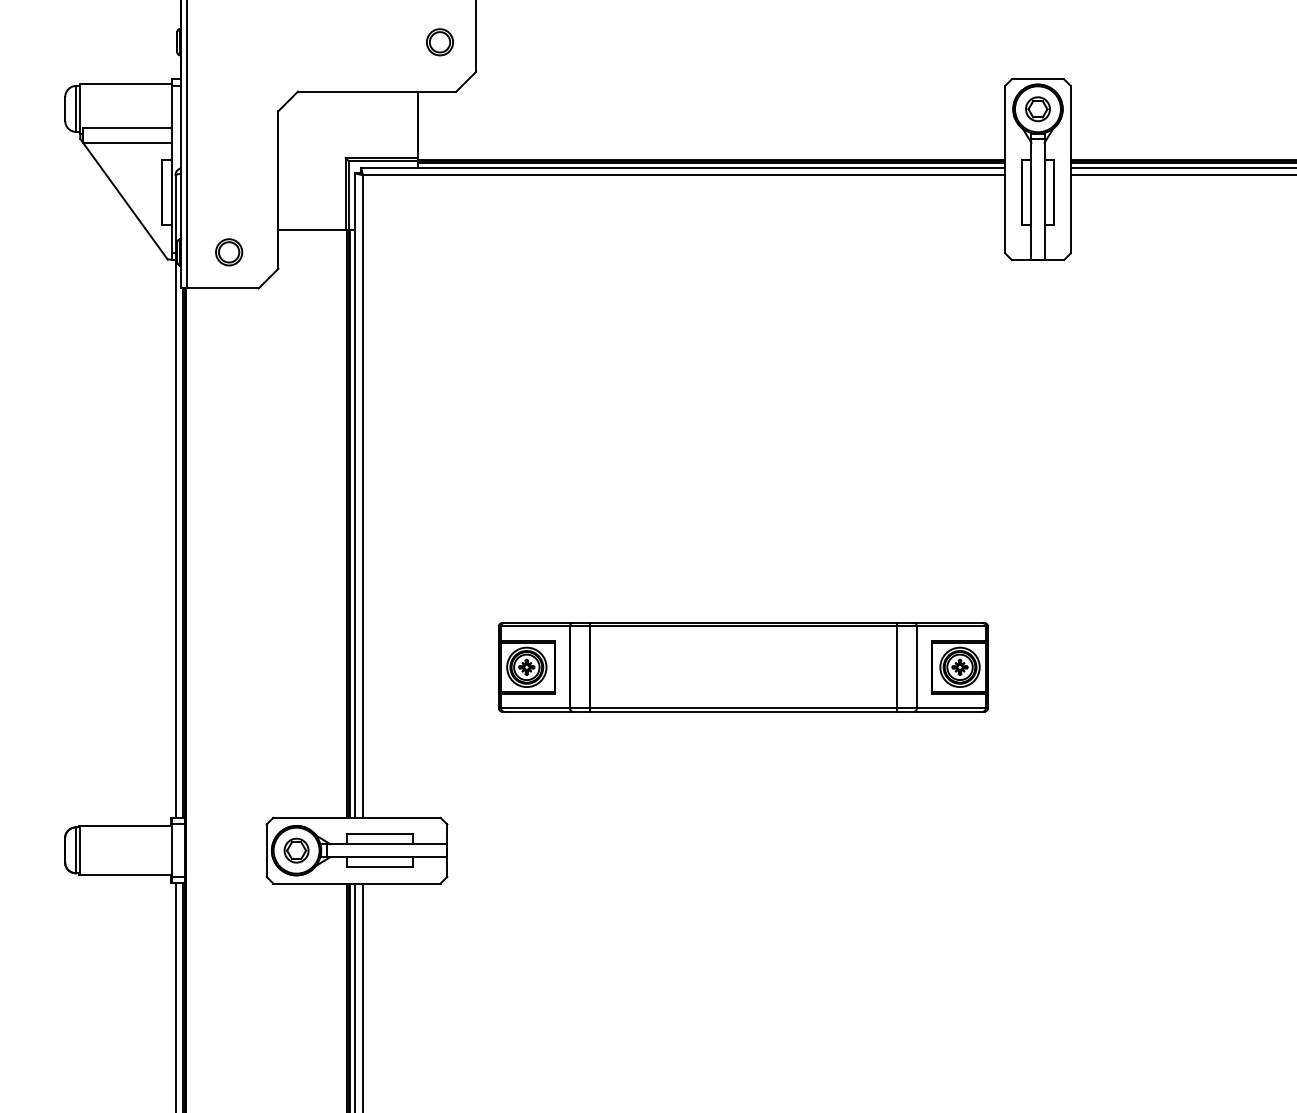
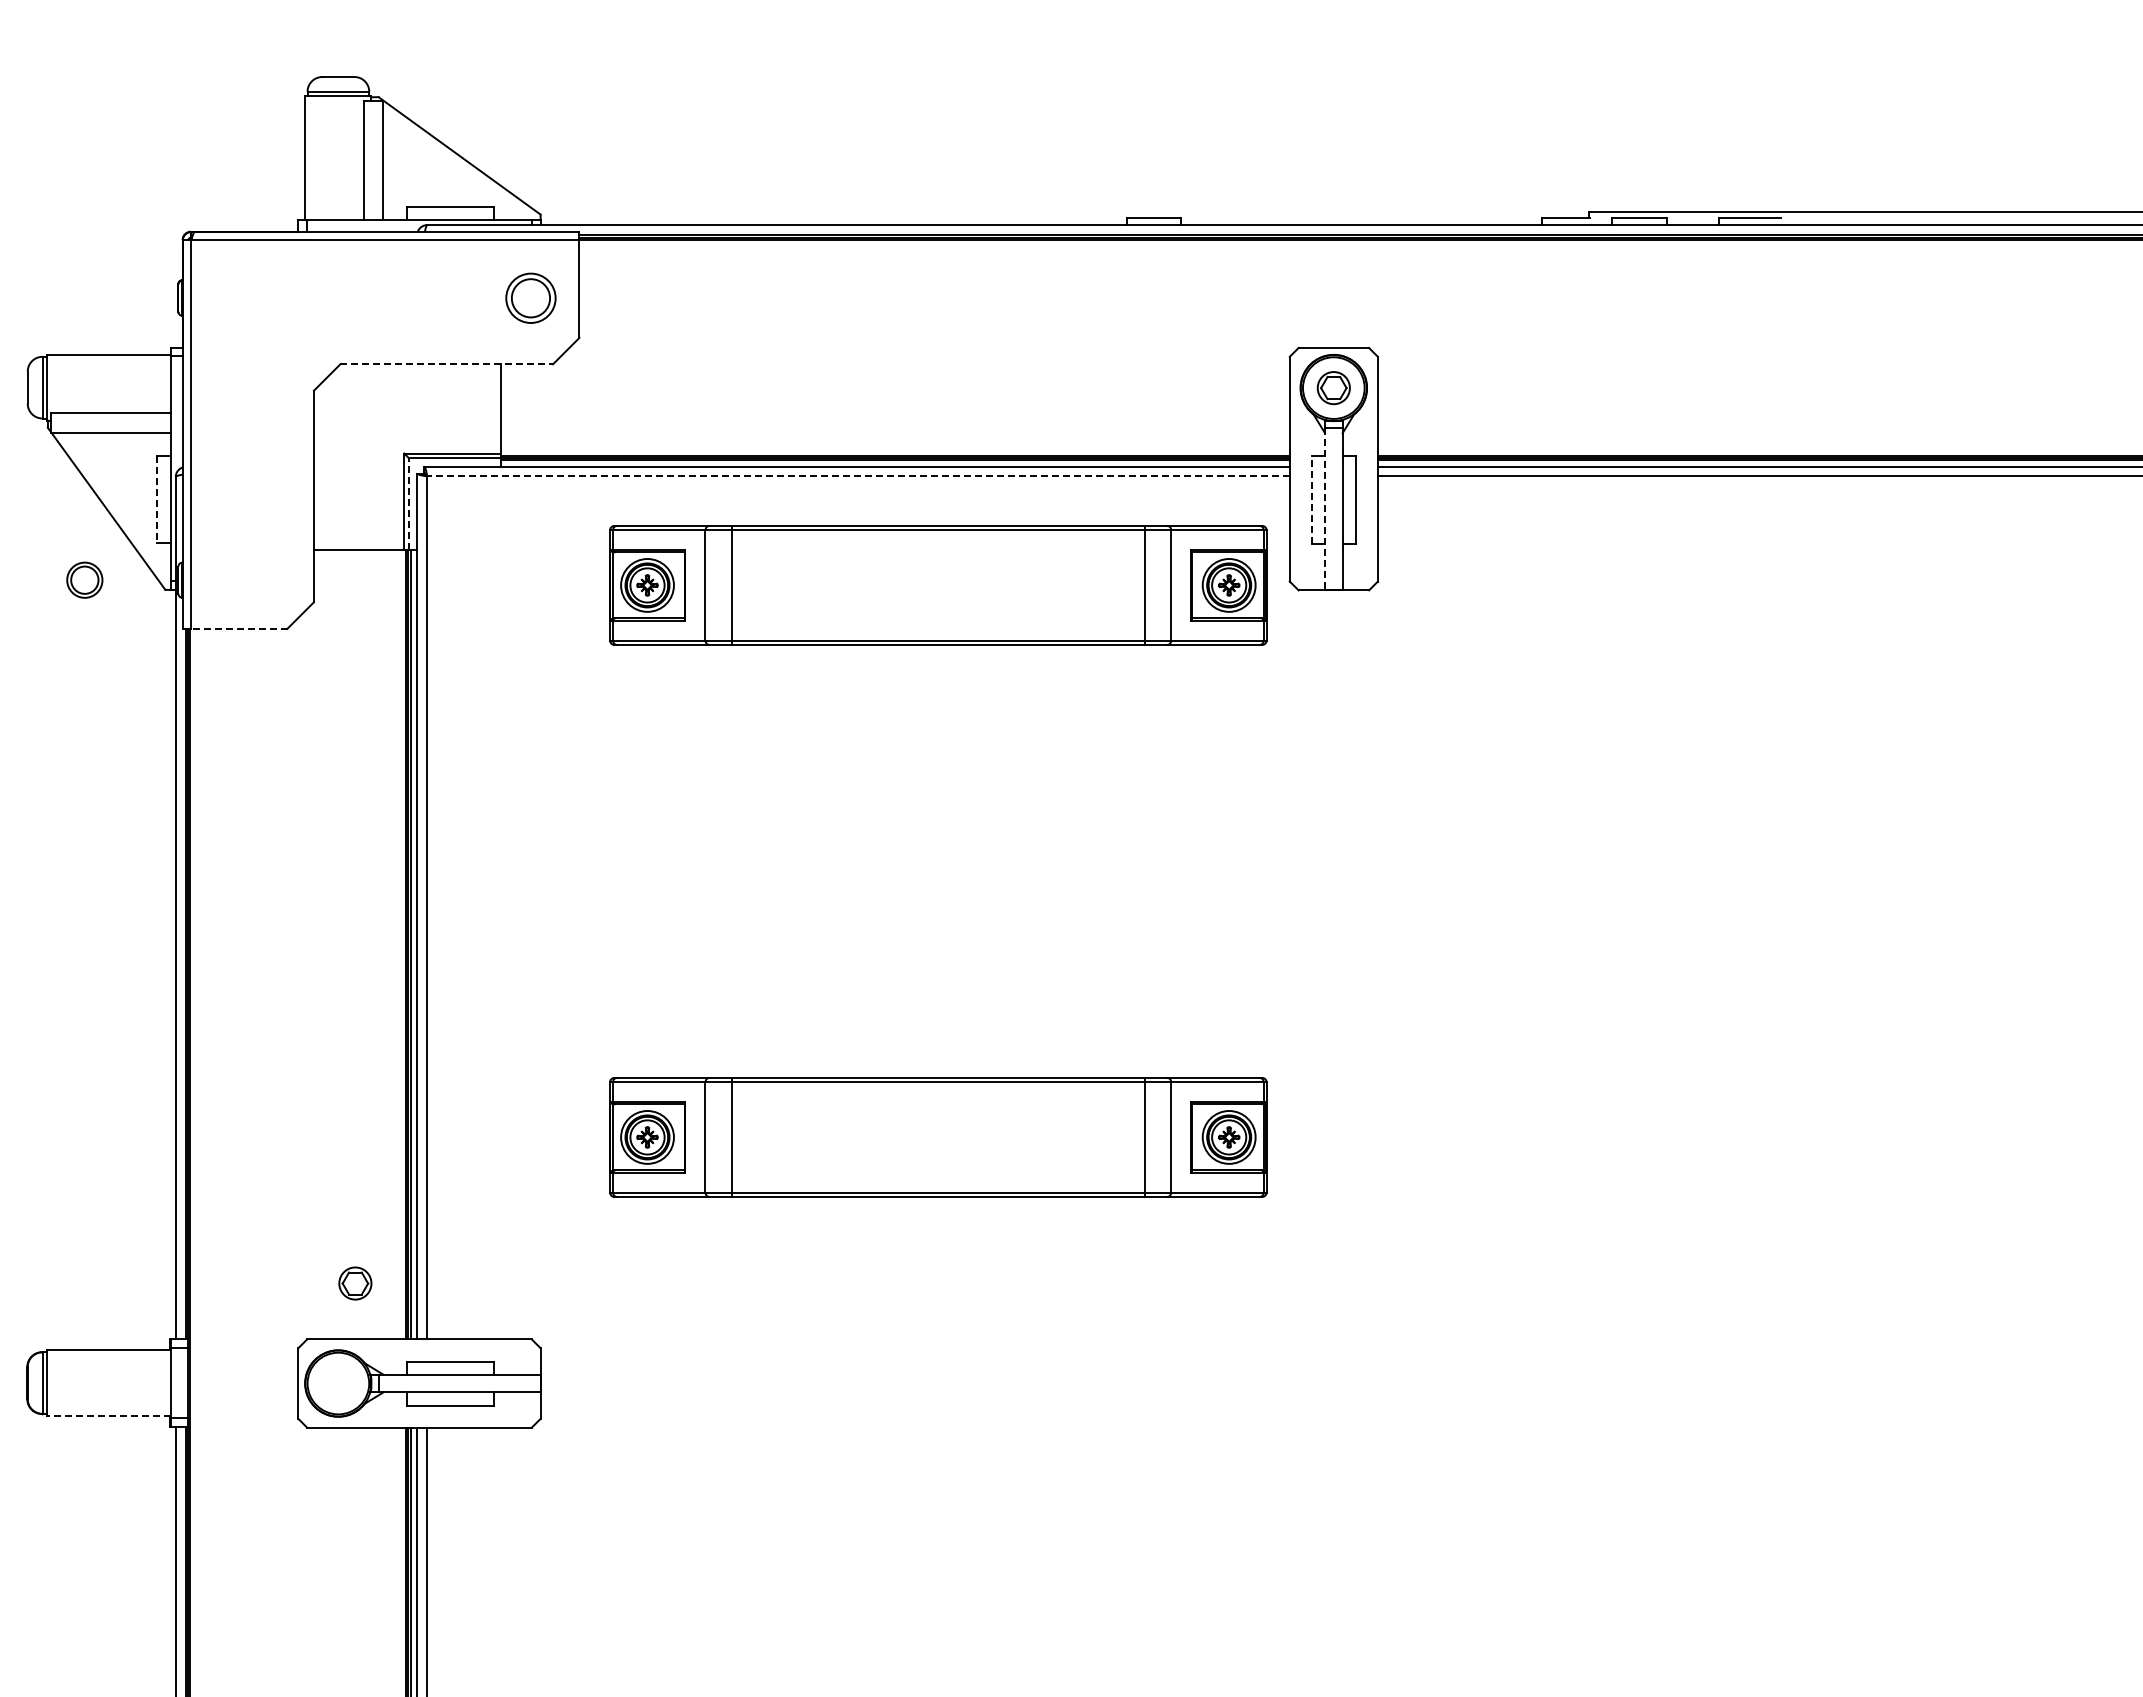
part: (439, 41) -> (530, 297), size x1.4
line: (377, 91) -> (447, 364), solid -> dashed
line: (683, 175) -> (857, 476), solid -> dashed
line: (161, 192) -> (157, 499), solid -> dashed
line: (1021, 192) -> (1311, 500), solid -> dashed
line: (348, 195) -> (408, 503), solid -> dashed
line: (1031, 199) -> (1325, 509), solid -> dashed
part: (228, 251) -> (84, 579), moved
part: (743, 256) -> (938, 585), added
line: (222, 288) -> (238, 628), solid -> dashed
part: (296, 850) -> (355, 1283), moved
line: (125, 875) -> (108, 1416), solid -> dashed

